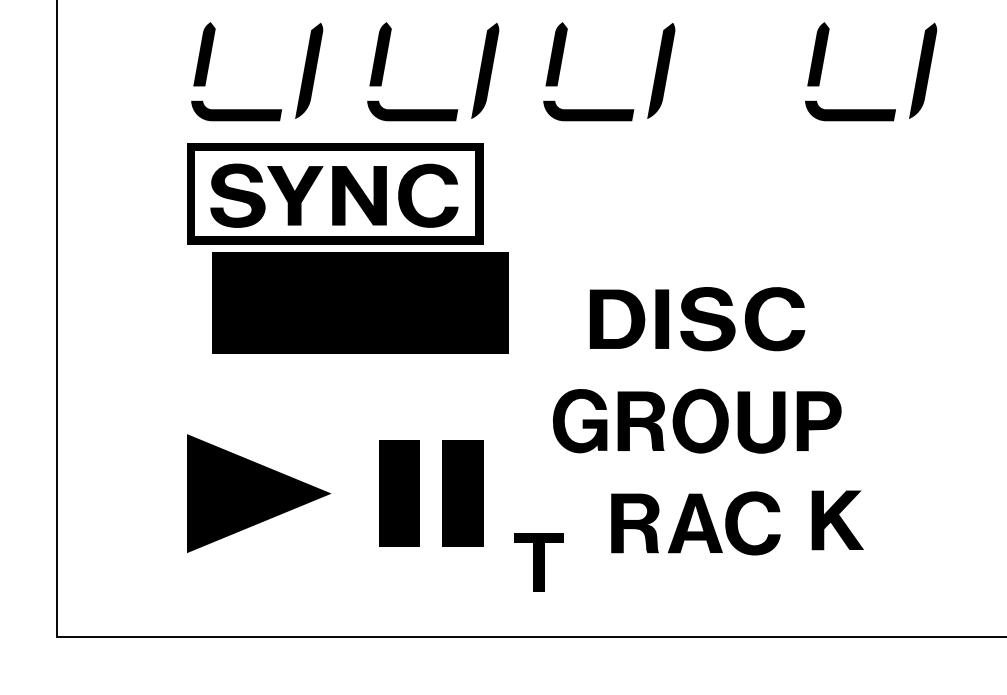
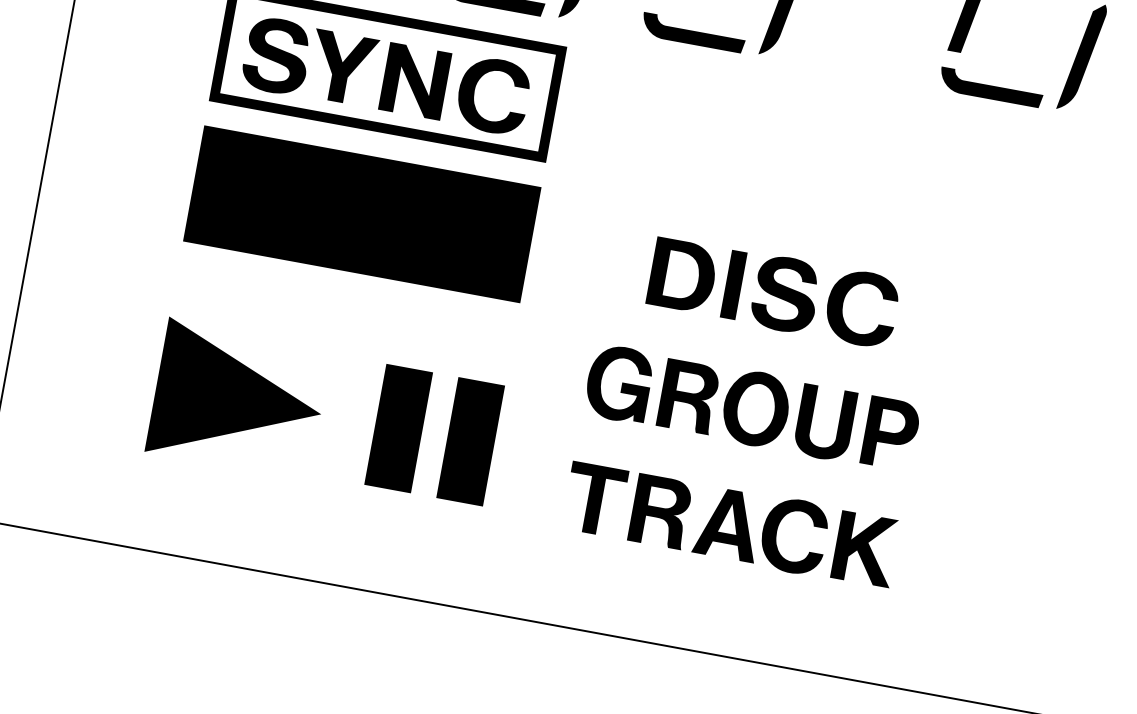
part: (360, 302) -> (362, 213), moved
part: (837, 520) -> (865, 549), moved
part: (538, 562) -> (594, 499), moved

